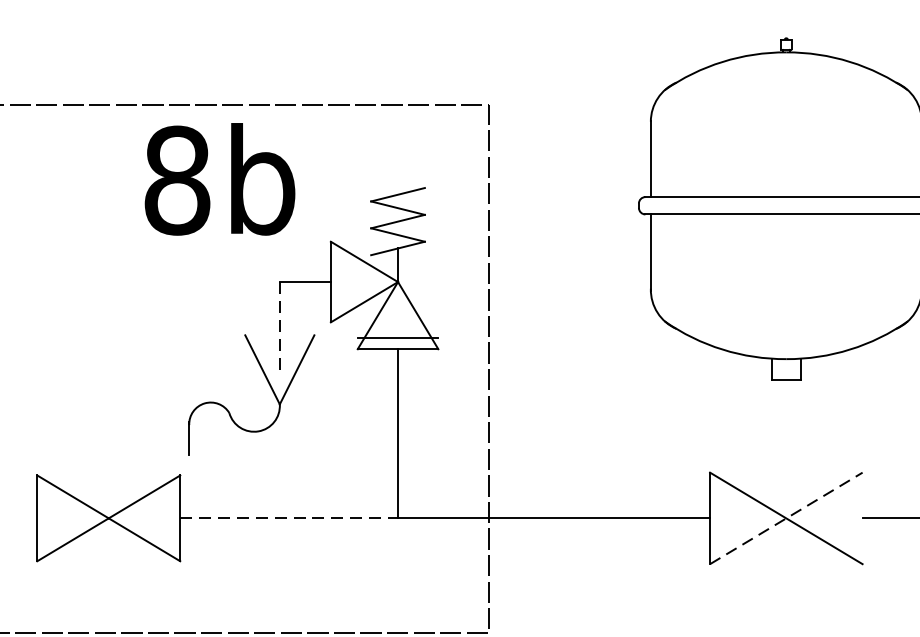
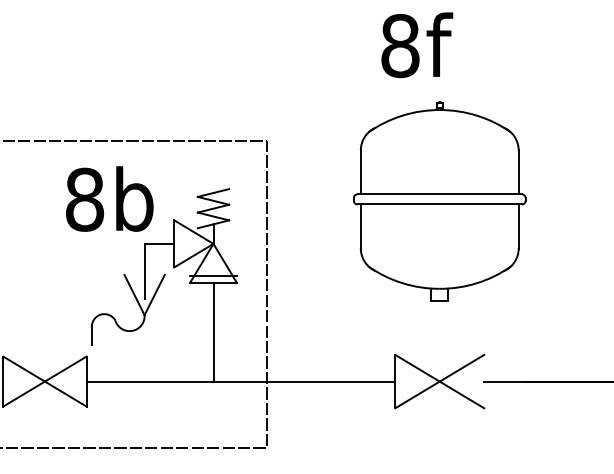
text: (219, 178) -> (109, 198), moved
line: (279, 329) -> (144, 271), dashed -> solid
line: (289, 518) -> (150, 381), dashed -> solid
line: (785, 518) -> (439, 381), dashed -> solid

